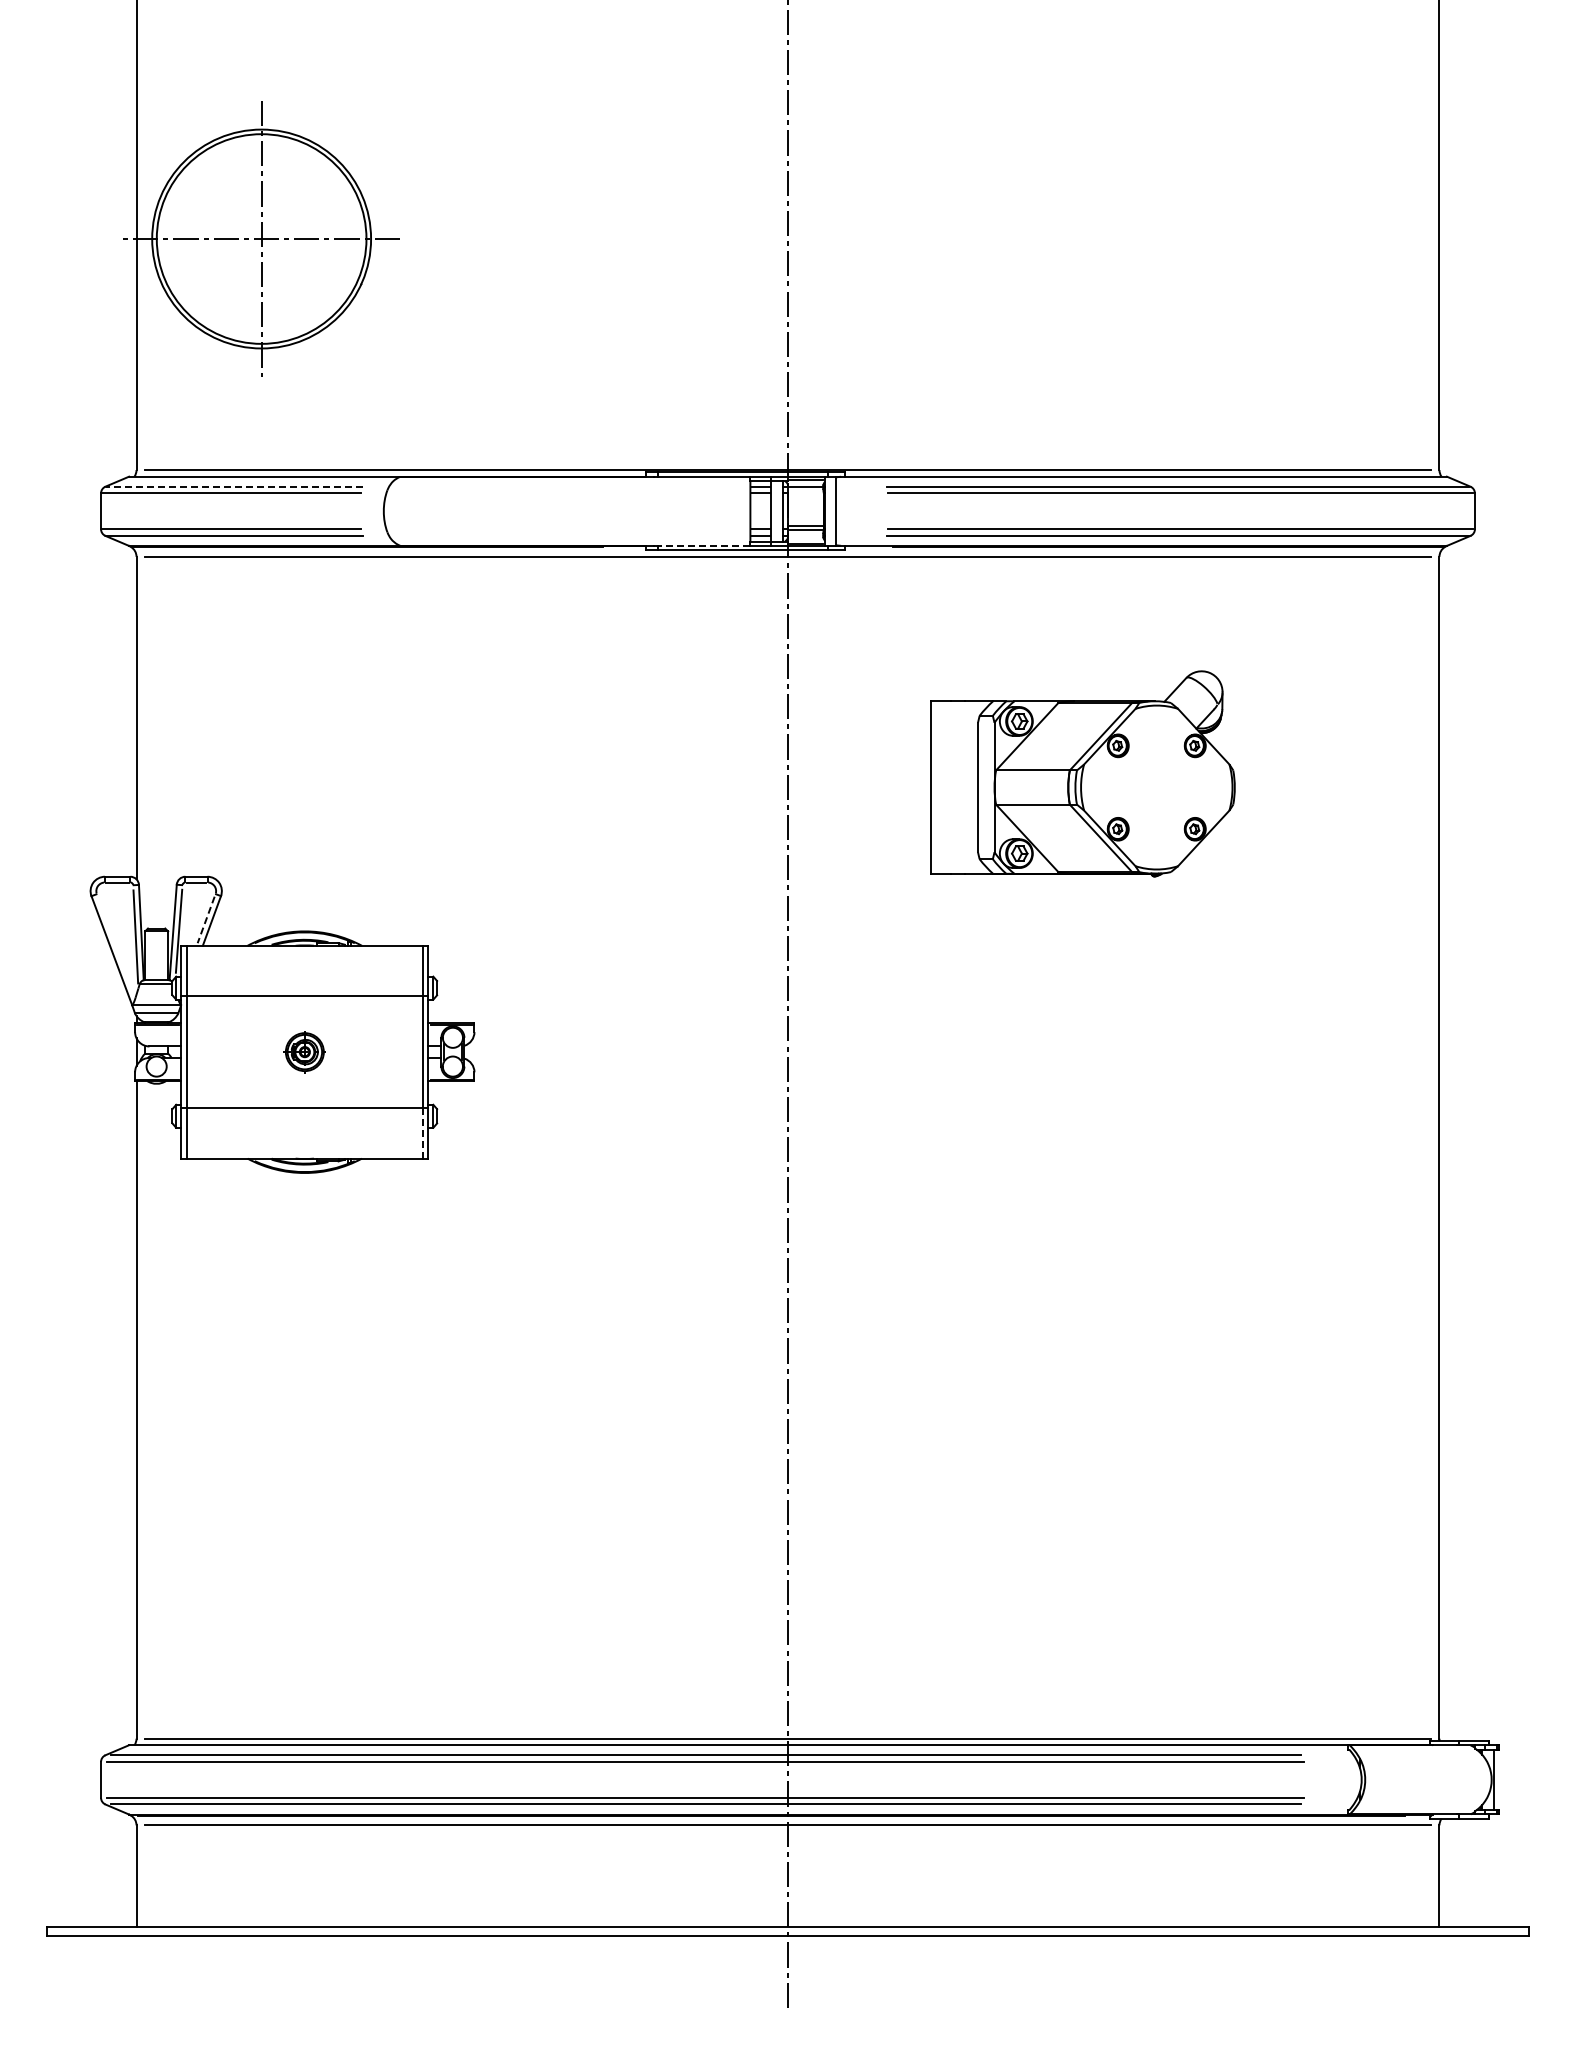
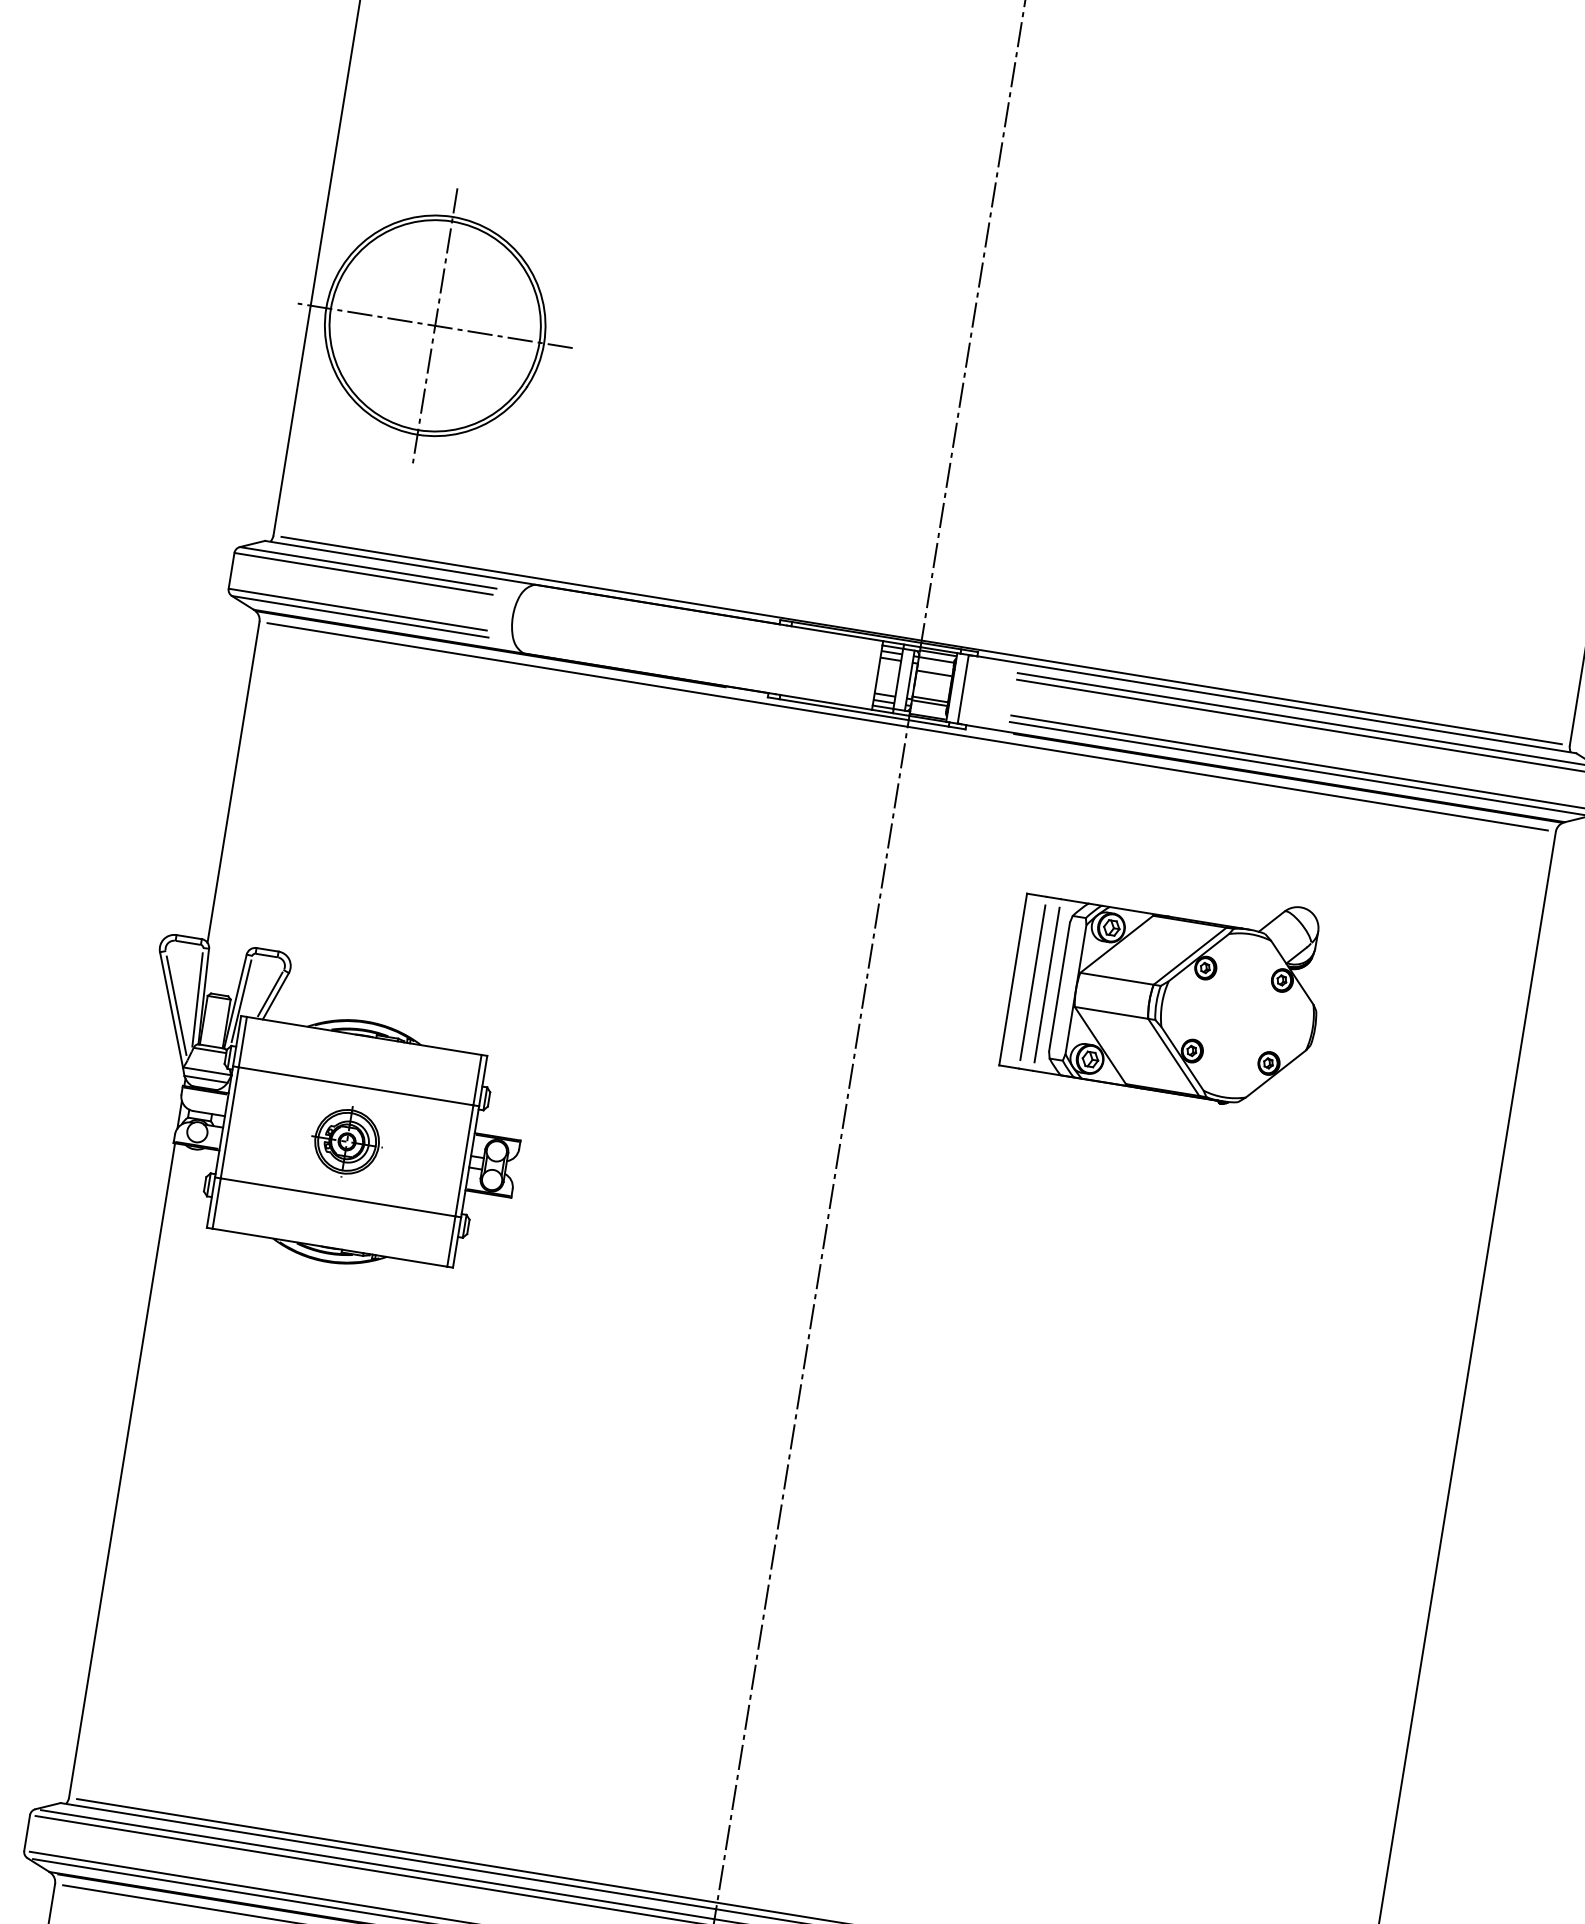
line: (234, 486) -> (368, 567), dashed -> solid
line: (805, 500) -> (934, 673), added
line: (703, 545) -> (825, 701), dashed -> solid
line: (951, 787) -> (1033, 982), added
line: (965, 787) -> (1047, 984), added
line: (206, 919) -> (270, 993), dashed -> solid
line: (115, 945) -> (175, 1005), added
part: (304, 1051) -> (346, 1141), size x1.67
line: (422, 1132) -> (451, 1240), dashed -> solid

